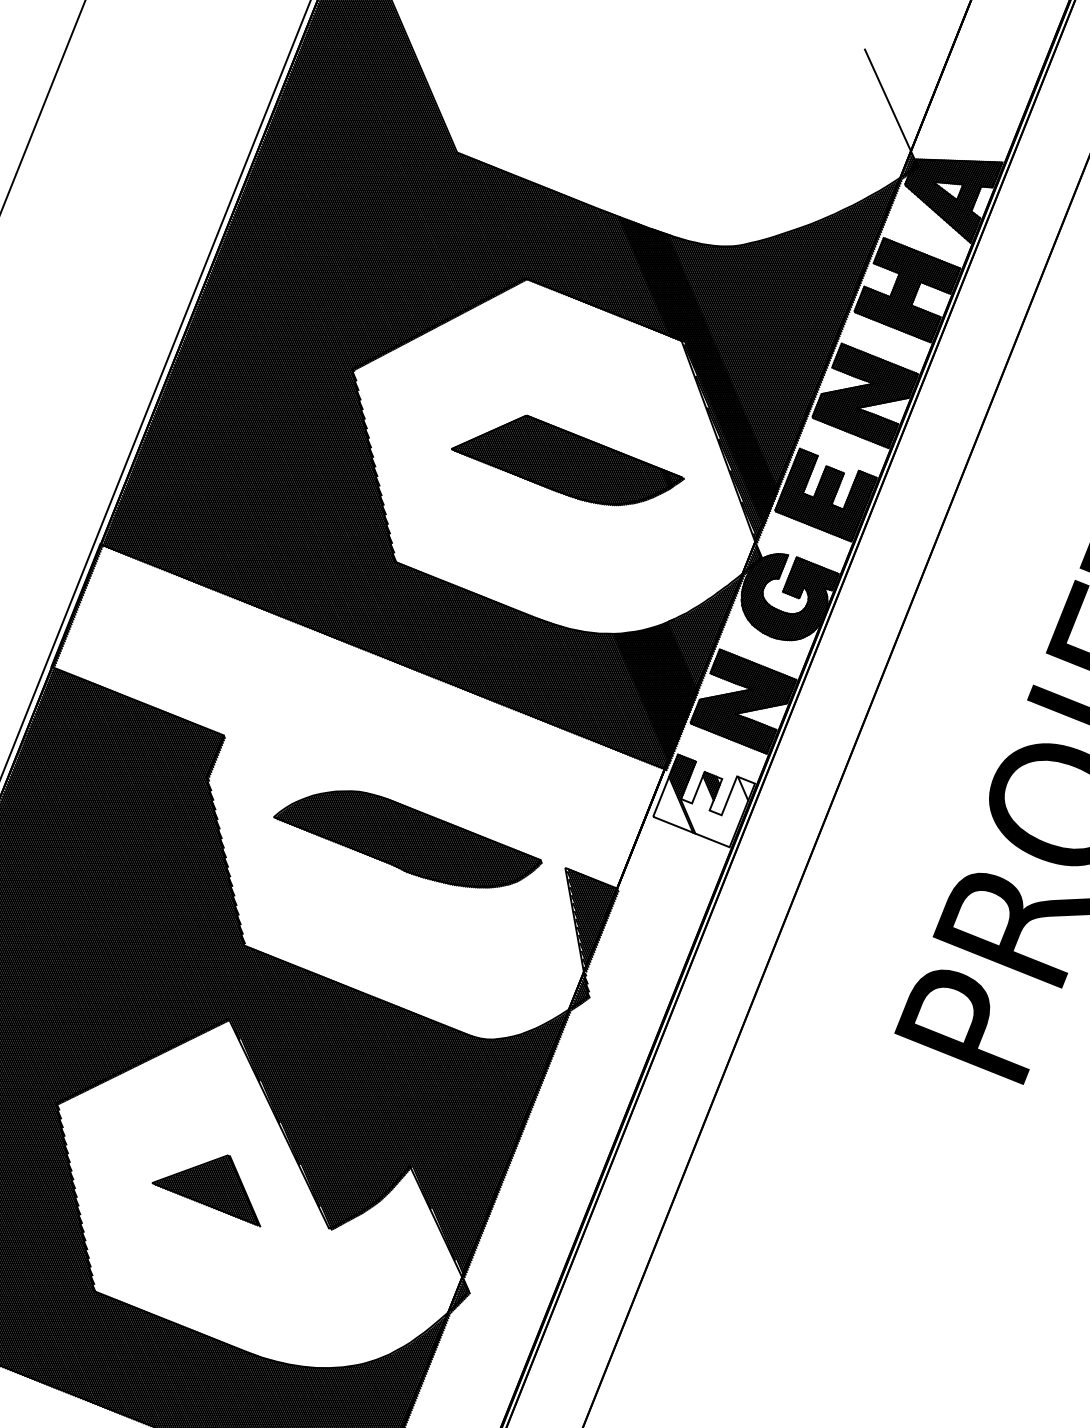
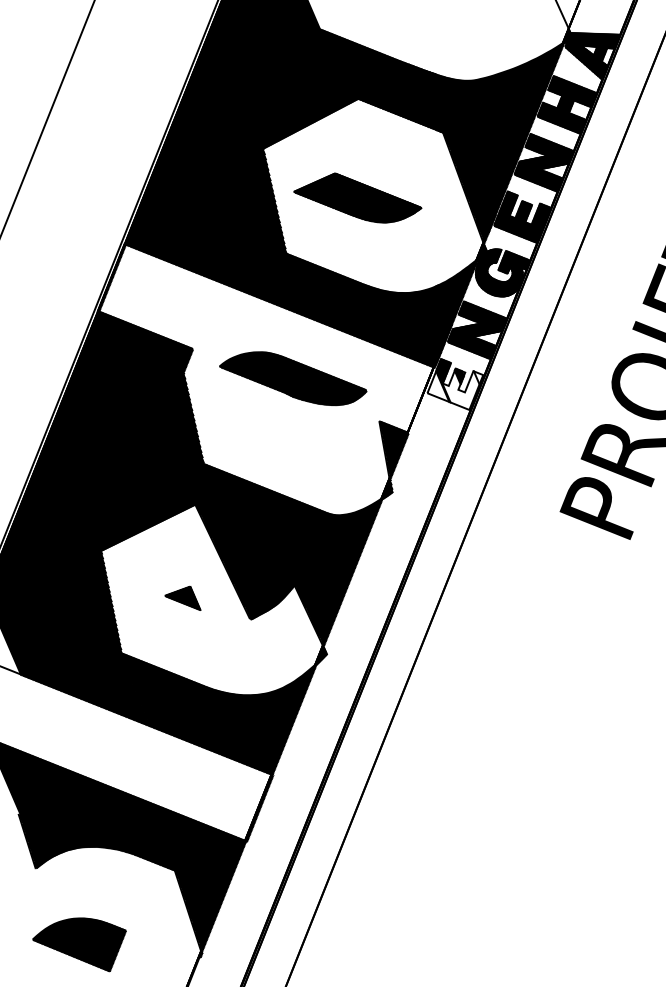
part: (567, 459) -> (357, 197), moved
part: (408, 839) -> (293, 378), moved
part: (206, 1191) -> (182, 598), size x0.6

